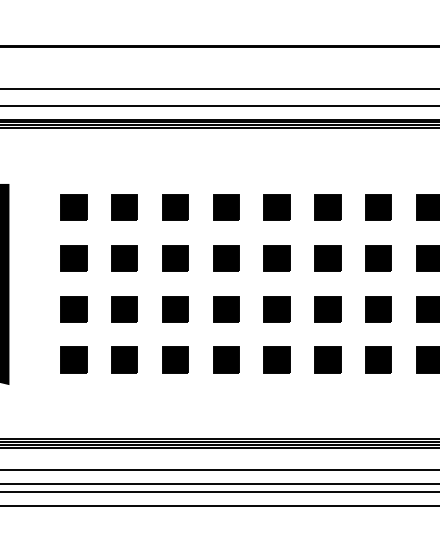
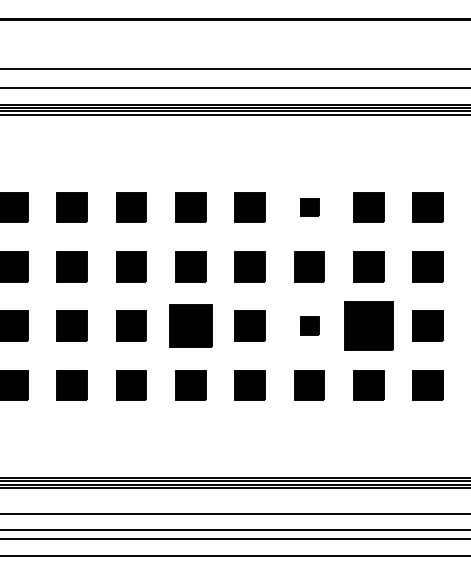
part: (327, 207) -> (309, 207), size x0.6
part: (226, 309) -> (191, 326), size x1.4
part: (327, 309) -> (309, 326), size x0.6
part: (378, 309) -> (368, 326), size x1.6

